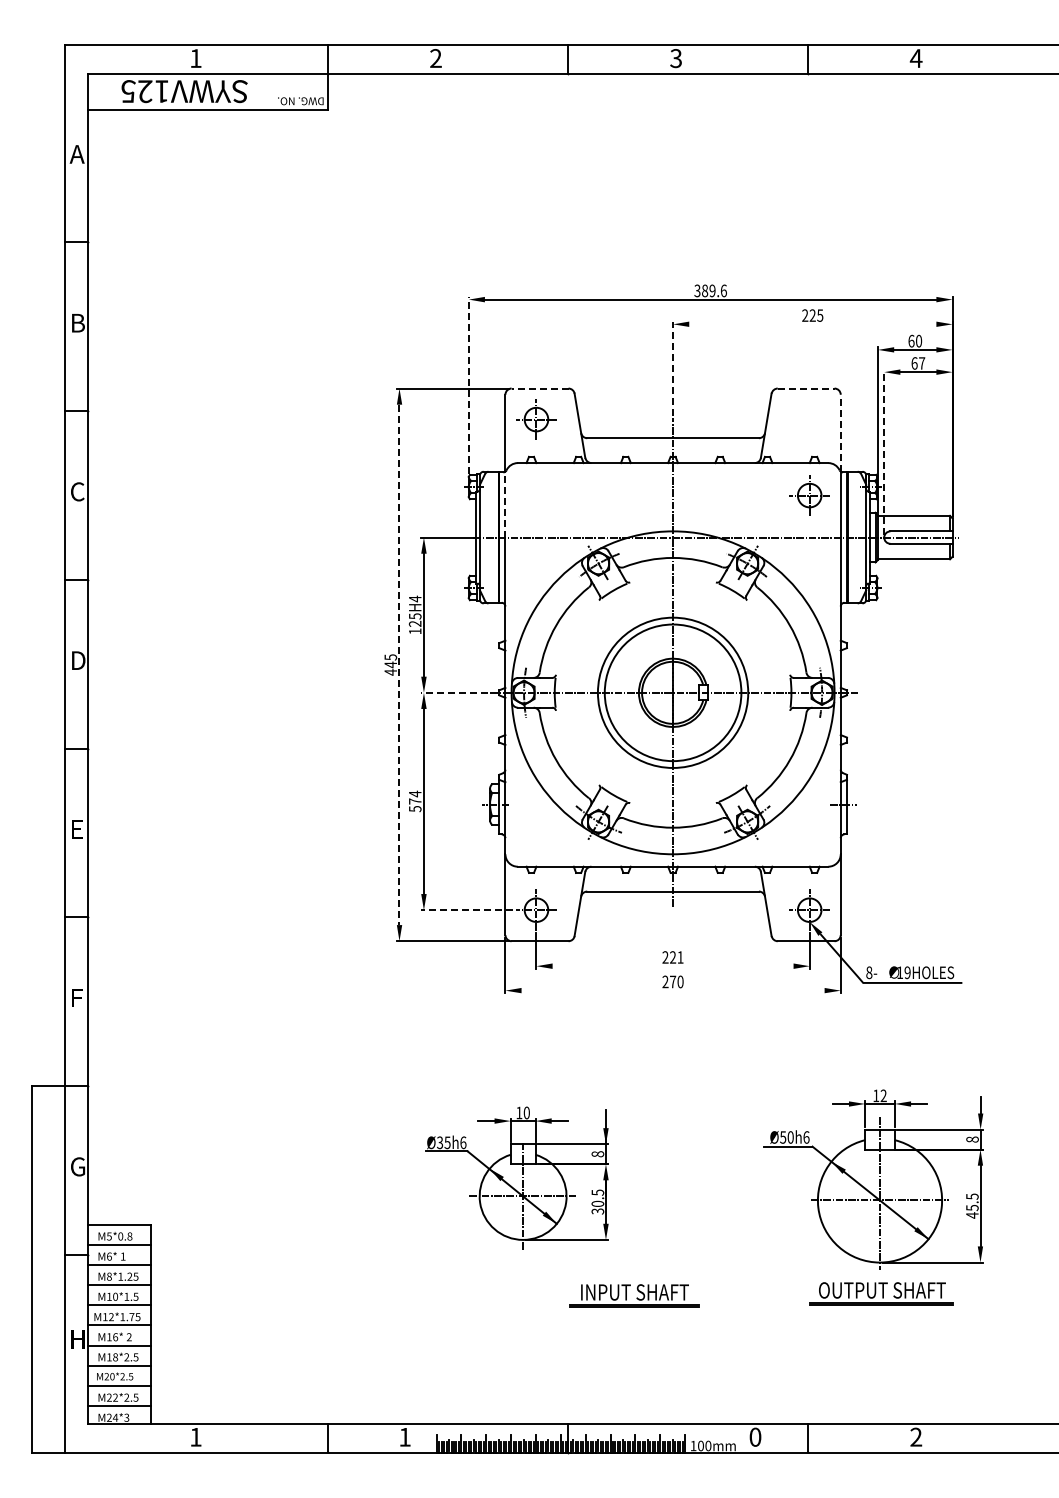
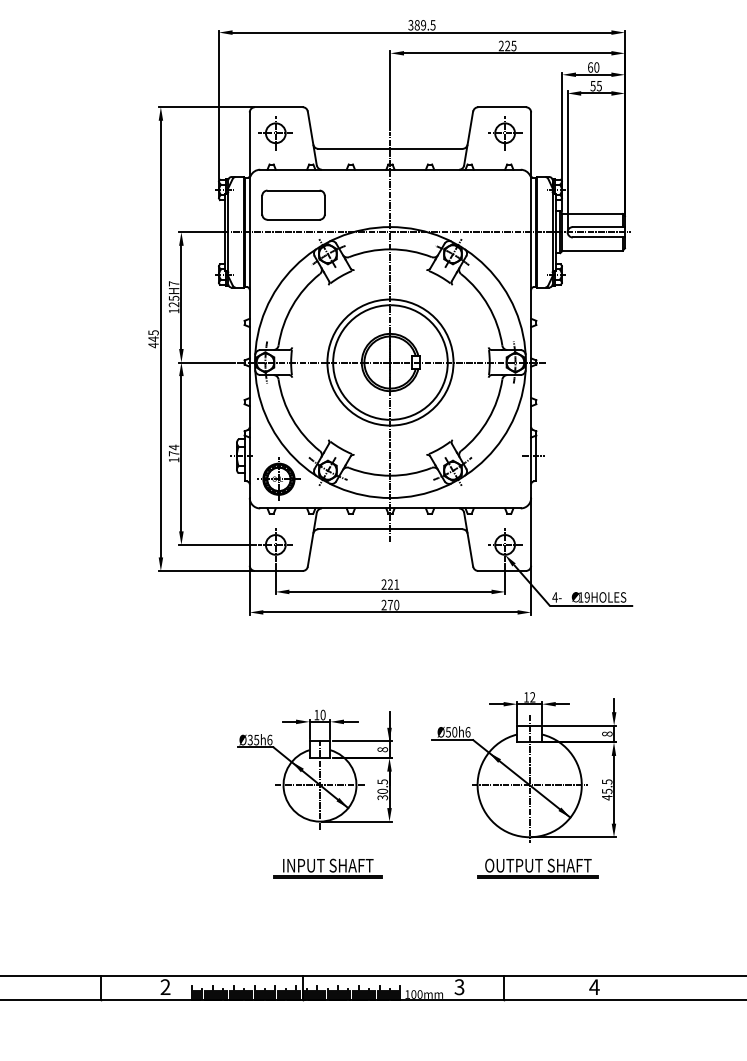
text: (723, 290) -> (432, 24), 389.6 -> 389.5
line: (812, 324) -> (507, 53), added
text: (918, 363) -> (596, 86), 67 -> 55
line: (673, 368) -> (390, 90), dashed -> solid
line: (468, 385) -> (218, 104), dashed -> solid
line: (539, 388) -> (278, 107), dashed -> solid
line: (806, 388) -> (502, 107), dashed -> solid
line: (840, 432) -> (530, 144), dashed -> solid
line: (884, 452) -> (567, 160), dashed -> solid
part: (809, 495) -> (504, 133), moved
line: (505, 504) -> (249, 204), dashed -> solid
part: (557, 505) -> (293, 205), added
text: (415, 598) -> (174, 283), 125H4 -> 125H7
line: (399, 665) -> (160, 339), dashed -> solid
line: (454, 692) -> (207, 362), dashed -> solid
text: (415, 809) -> (174, 460), 574 -> 174
part: (540, 831) -> (279, 478), added
line: (467, 910) -> (217, 545), dashed -> solid
line: (672, 966) -> (389, 592), added
text: (869, 972) -> (555, 597), 8- -> 4-
line: (672, 990) -> (389, 612), added
part: (516, 1177) -> (314, 769), moved
part: (873, 1179) -> (524, 767), moved
part: (881, 1293) -> (537, 868), moved
part: (634, 1295) -> (327, 868), moved
text: (404, 1436) -> (165, 986), 1 -> 2
text: (755, 1436) -> (459, 986), 0 -> 3
text: (915, 1436) -> (593, 986), 2 -> 4

